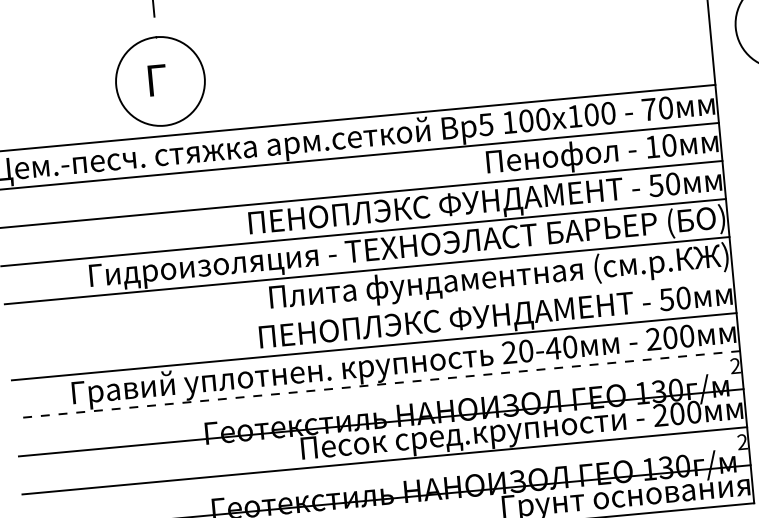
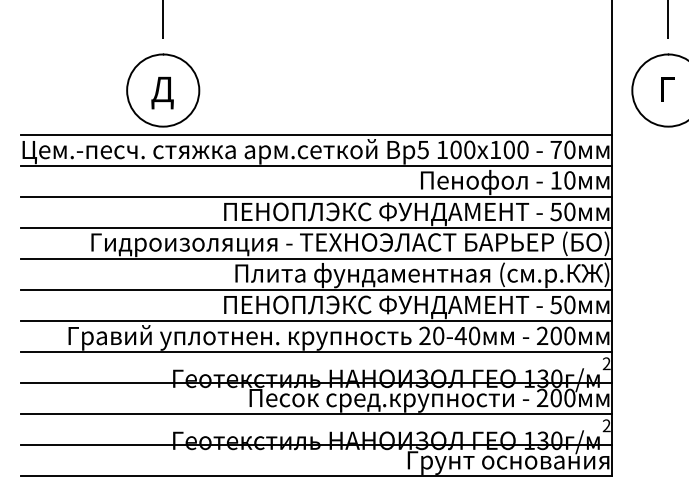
text: (159, 83) -> (162, 92), Г -> Д
line: (369, 309) -> (315, 290), added
line: (377, 385) -> (315, 352), dashed -> solid

